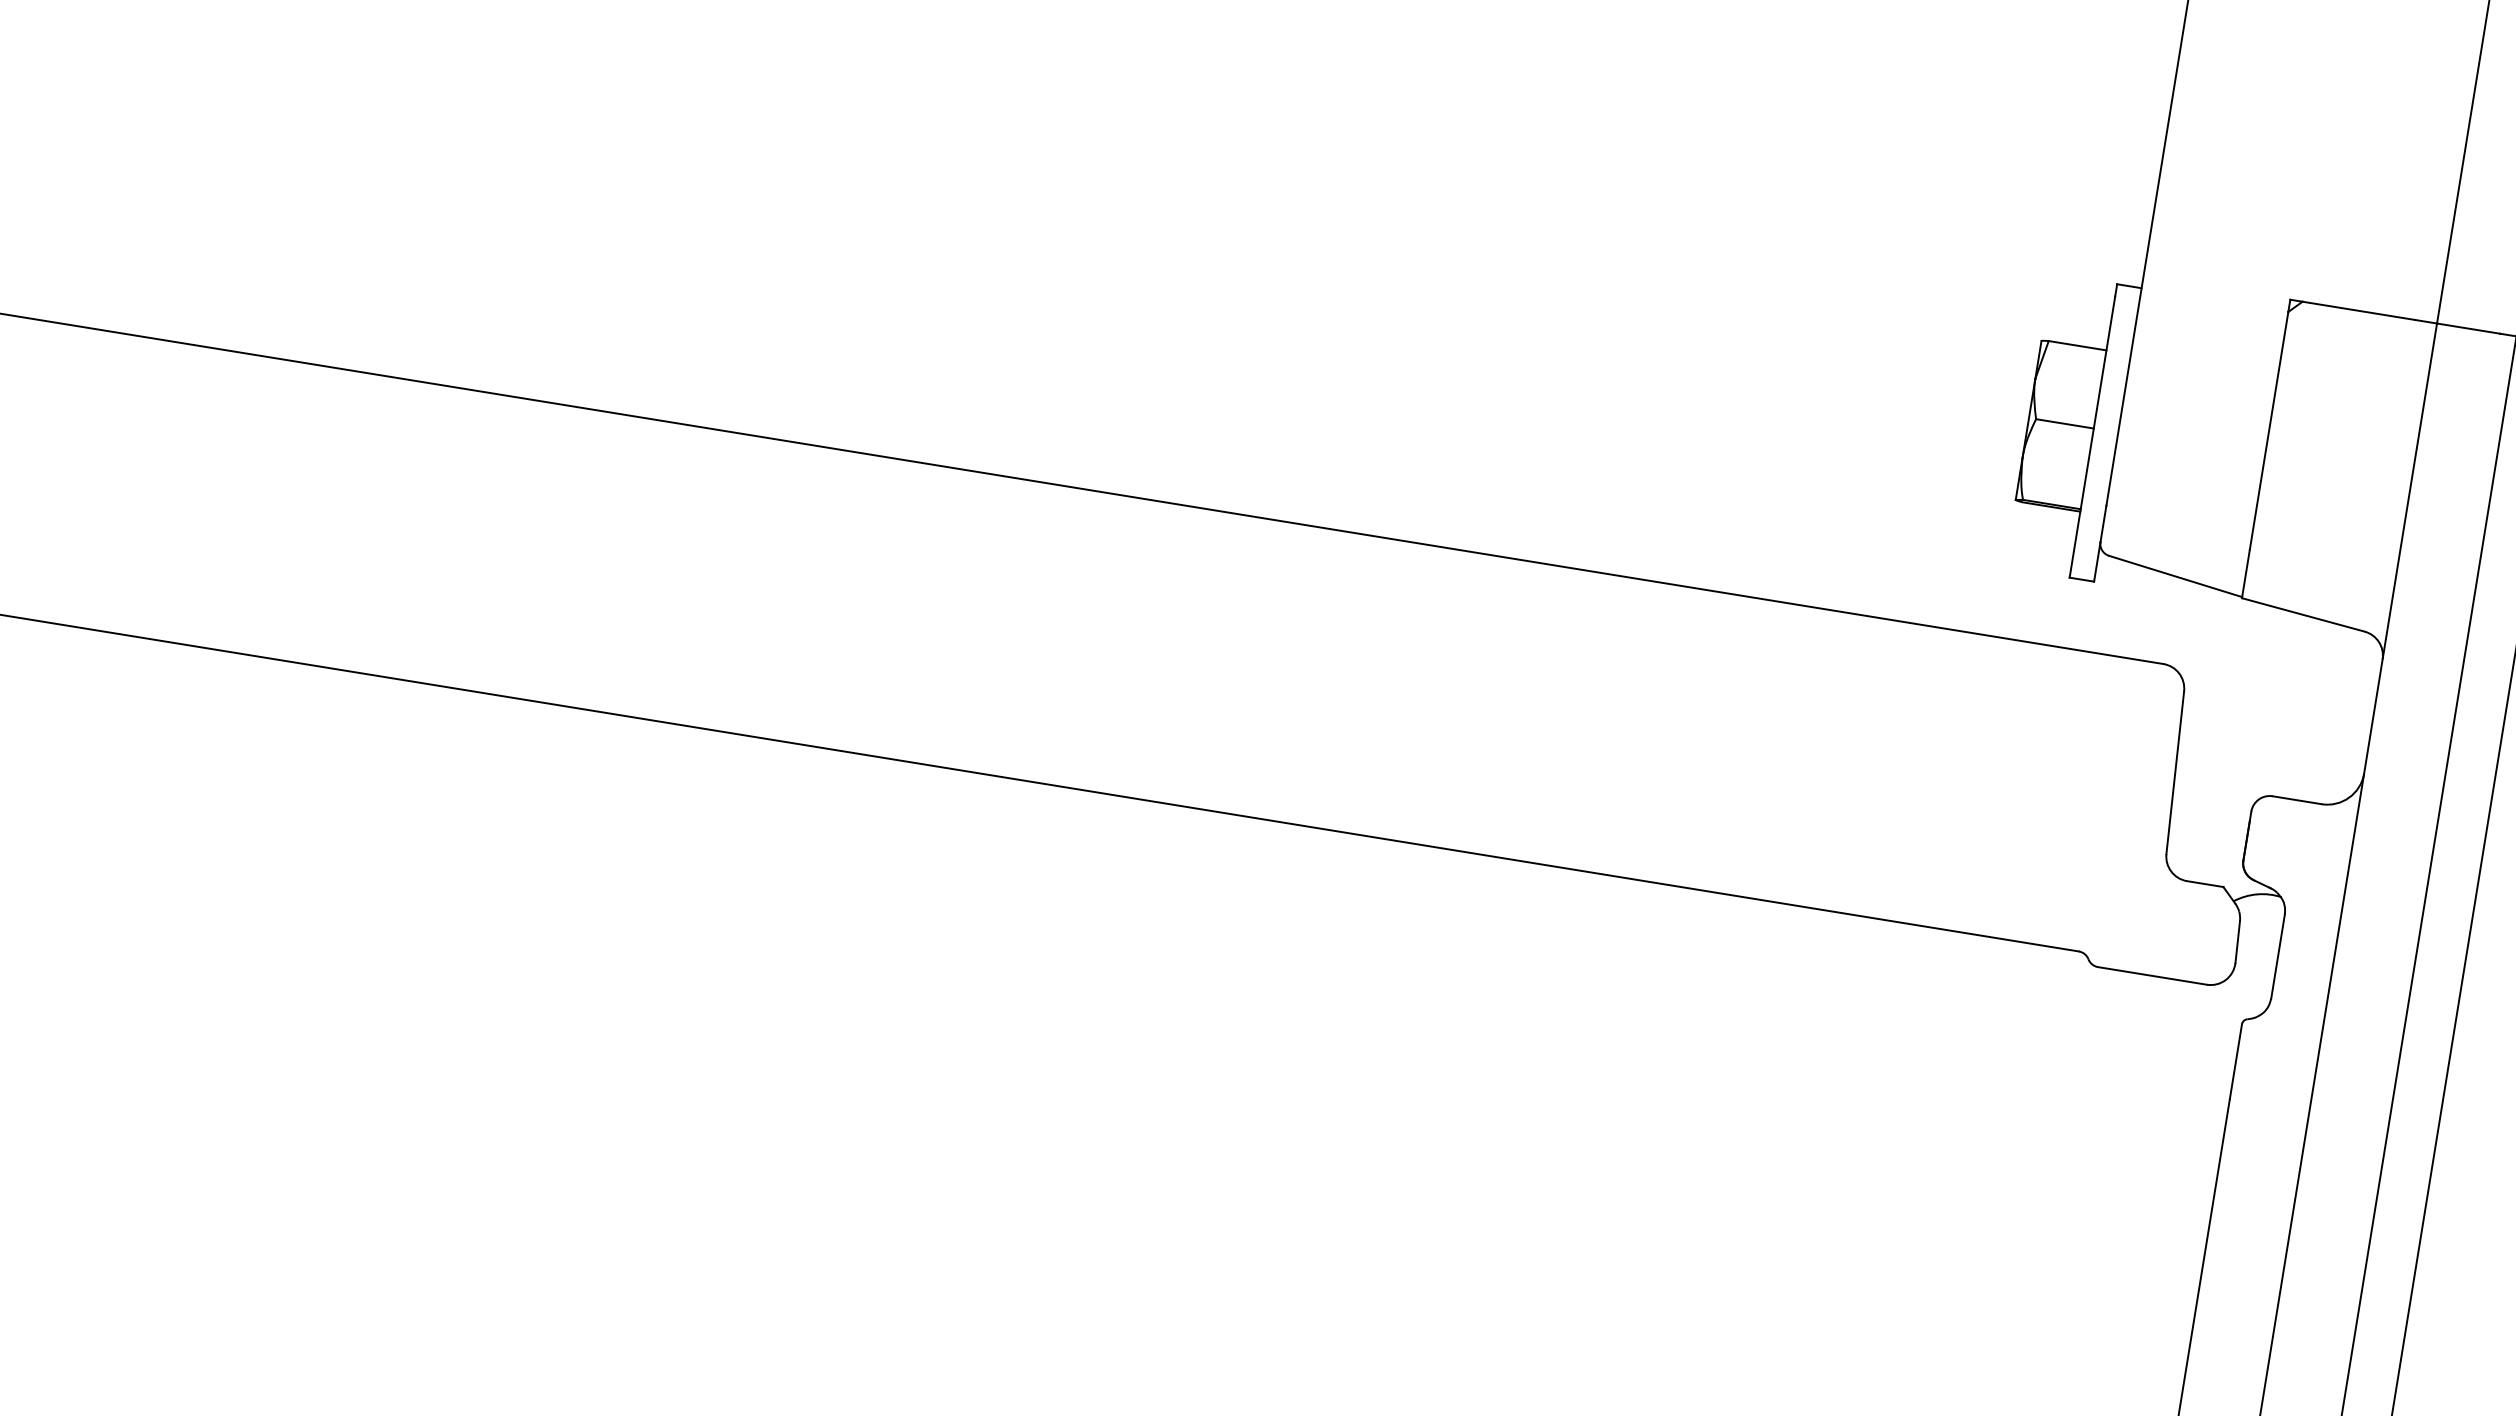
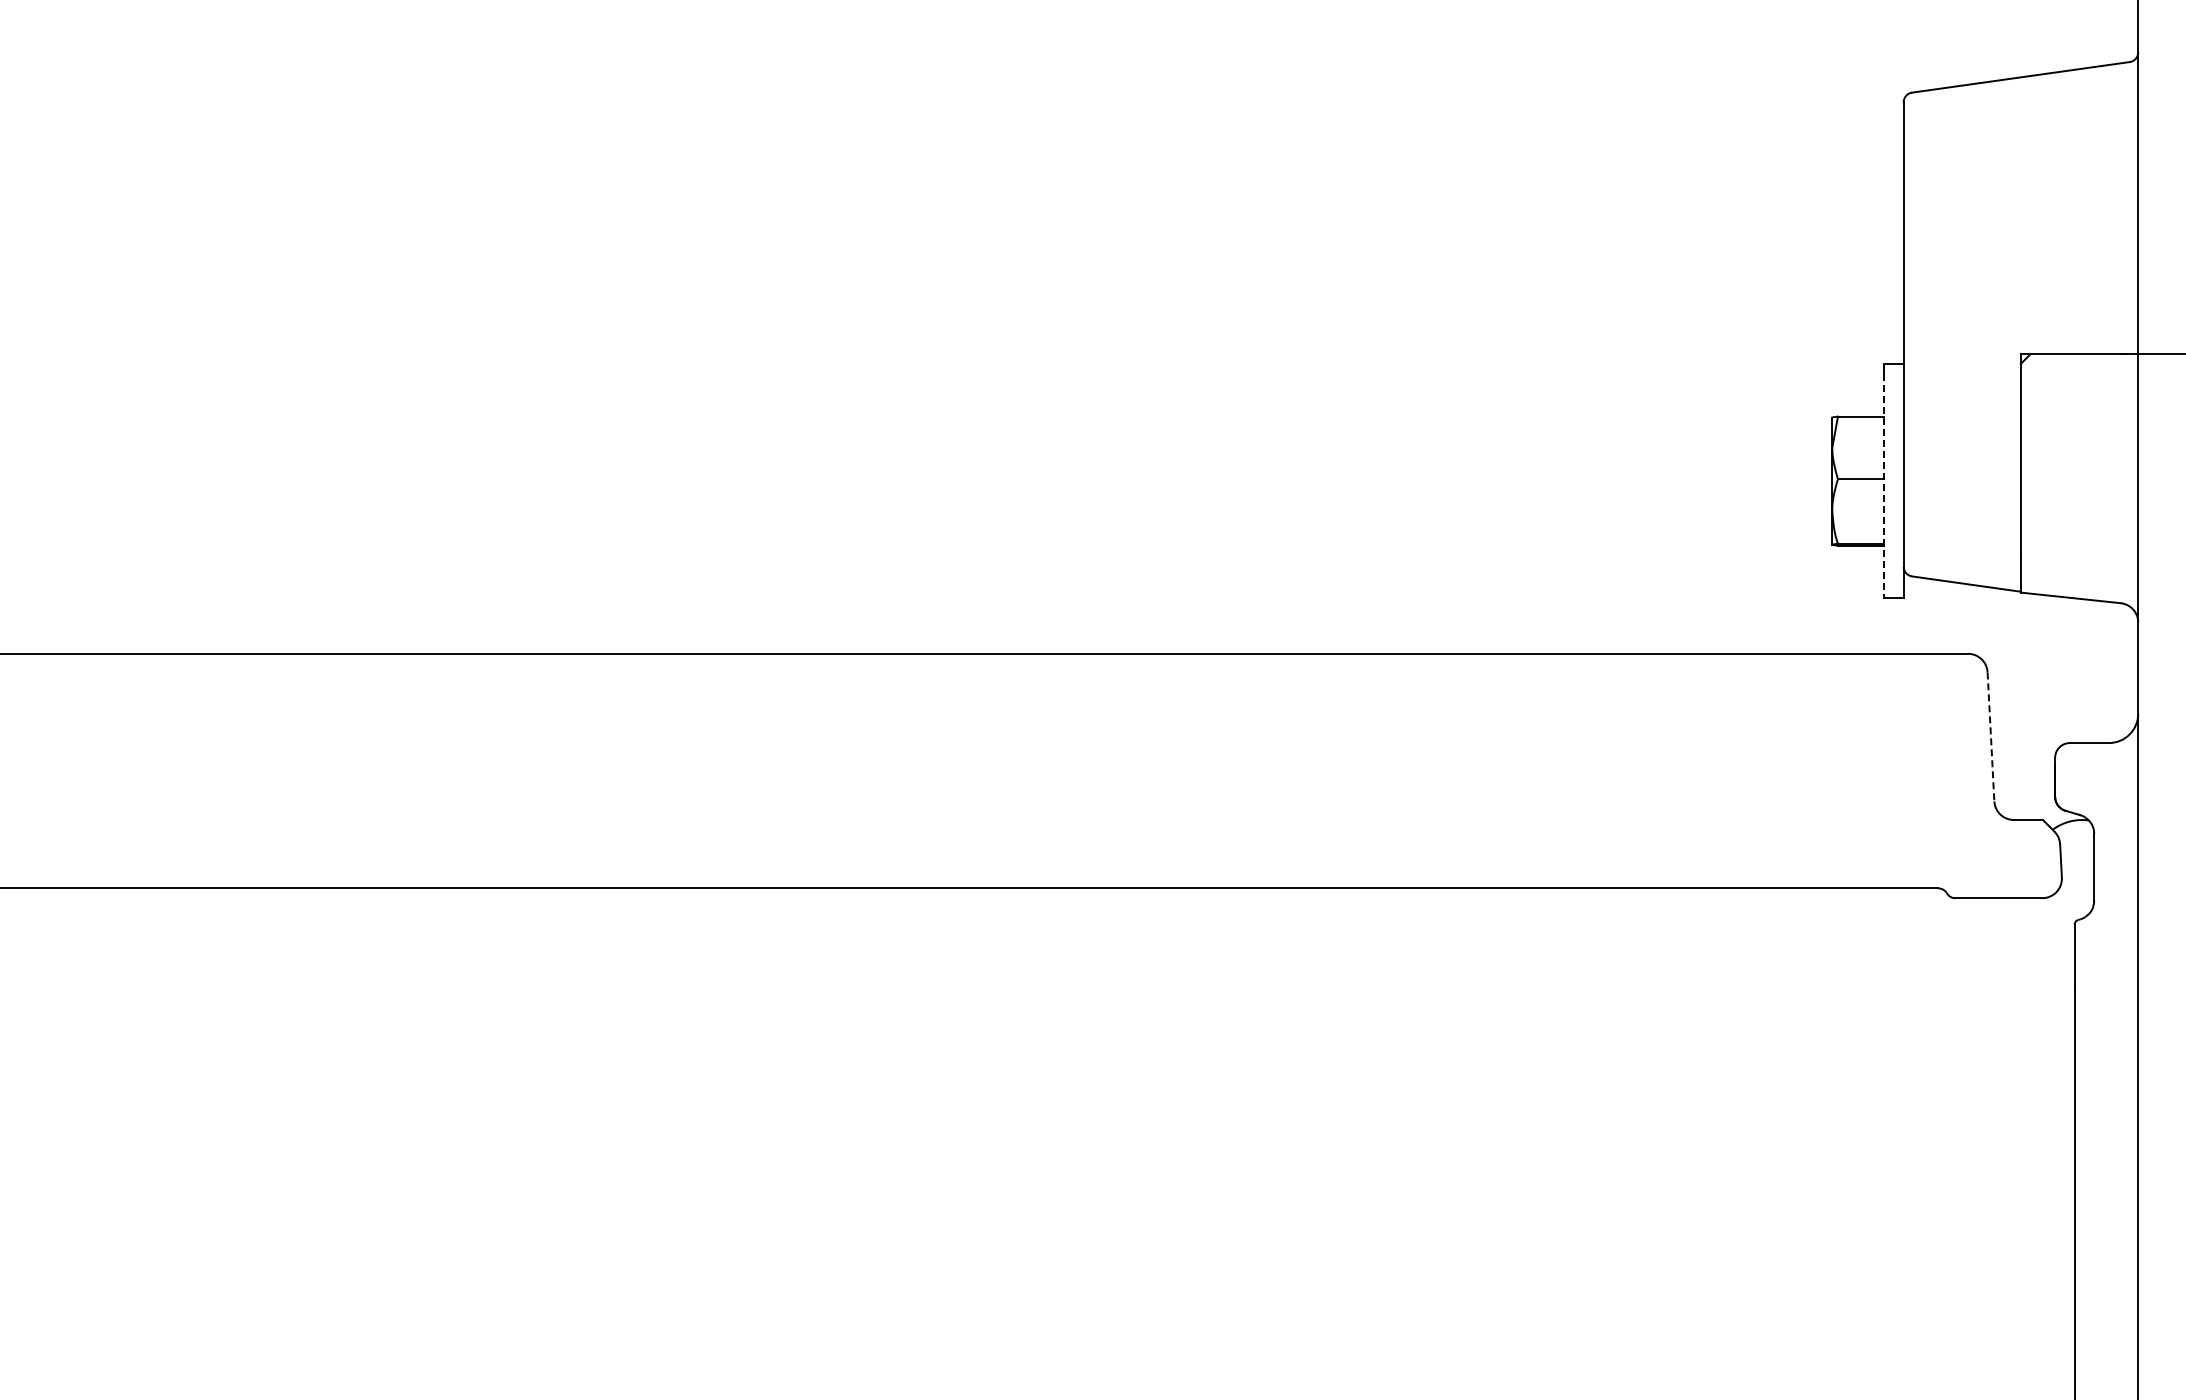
line: (2092, 437) -> (1884, 486), solid -> dashed
line: (2174, 771) -> (1990, 736), solid -> dashed

